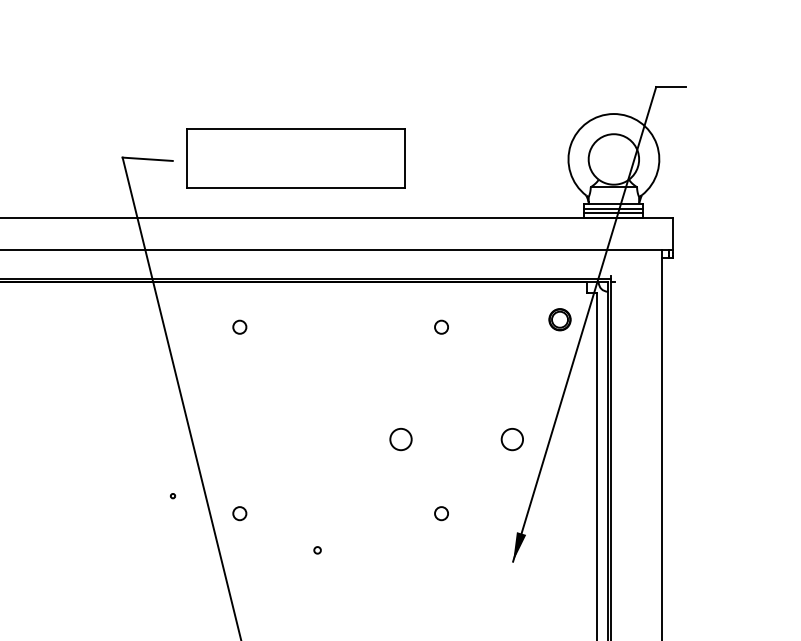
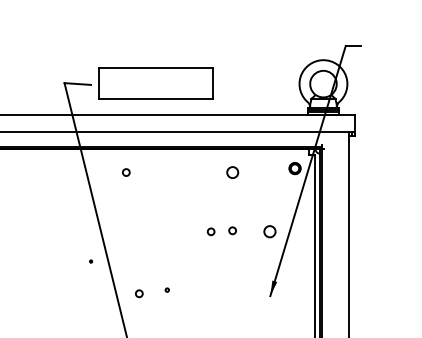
circle: (441, 327) -> (232, 172), size x1.6
circle: (399, 439) -> (210, 231), size x0.6
circle: (240, 513) -> (139, 293), moved
circle: (441, 513) -> (232, 230), moved

